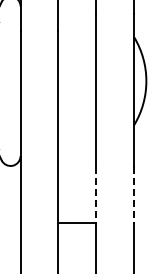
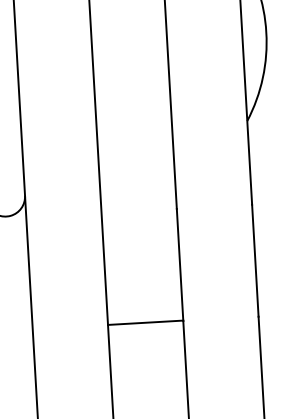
line: (96, 195) -> (180, 265), dashed -> solid
line: (134, 195) -> (255, 260), dashed -> solid

